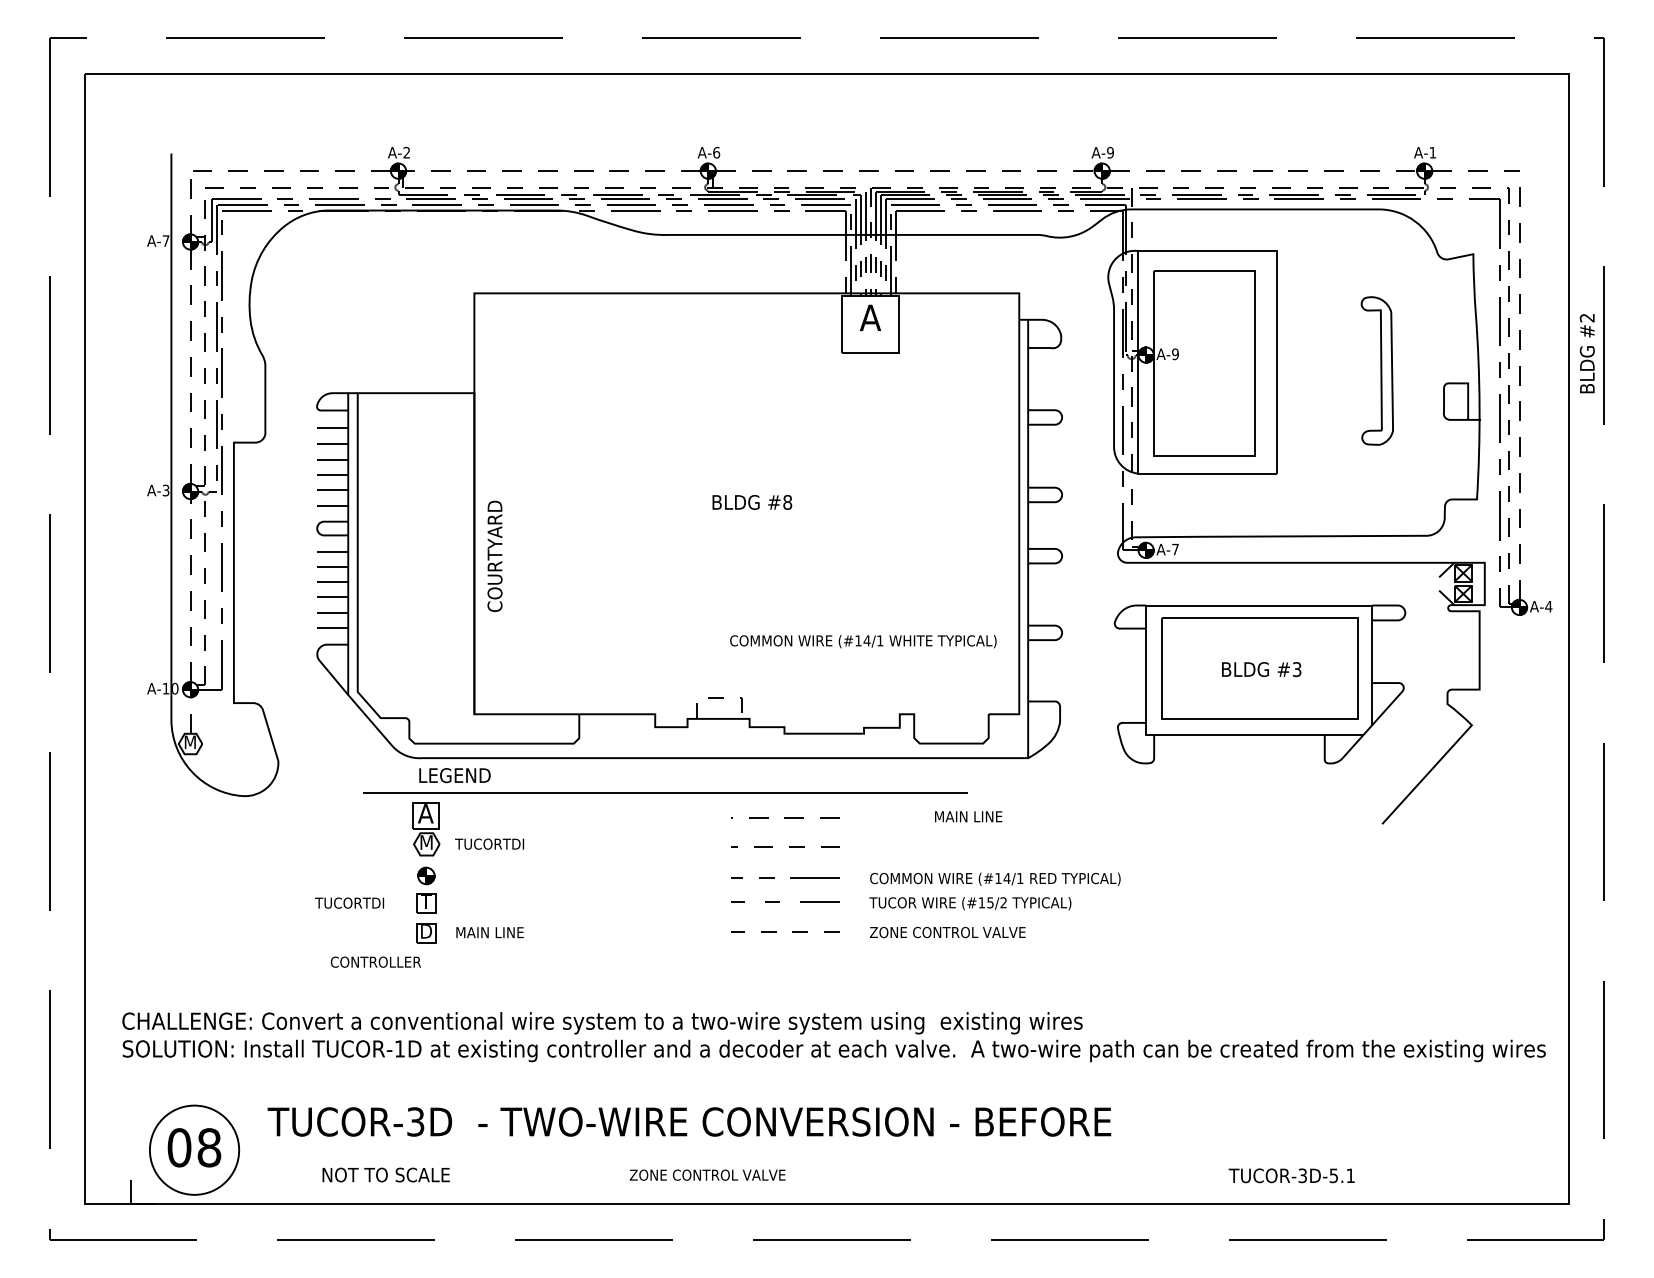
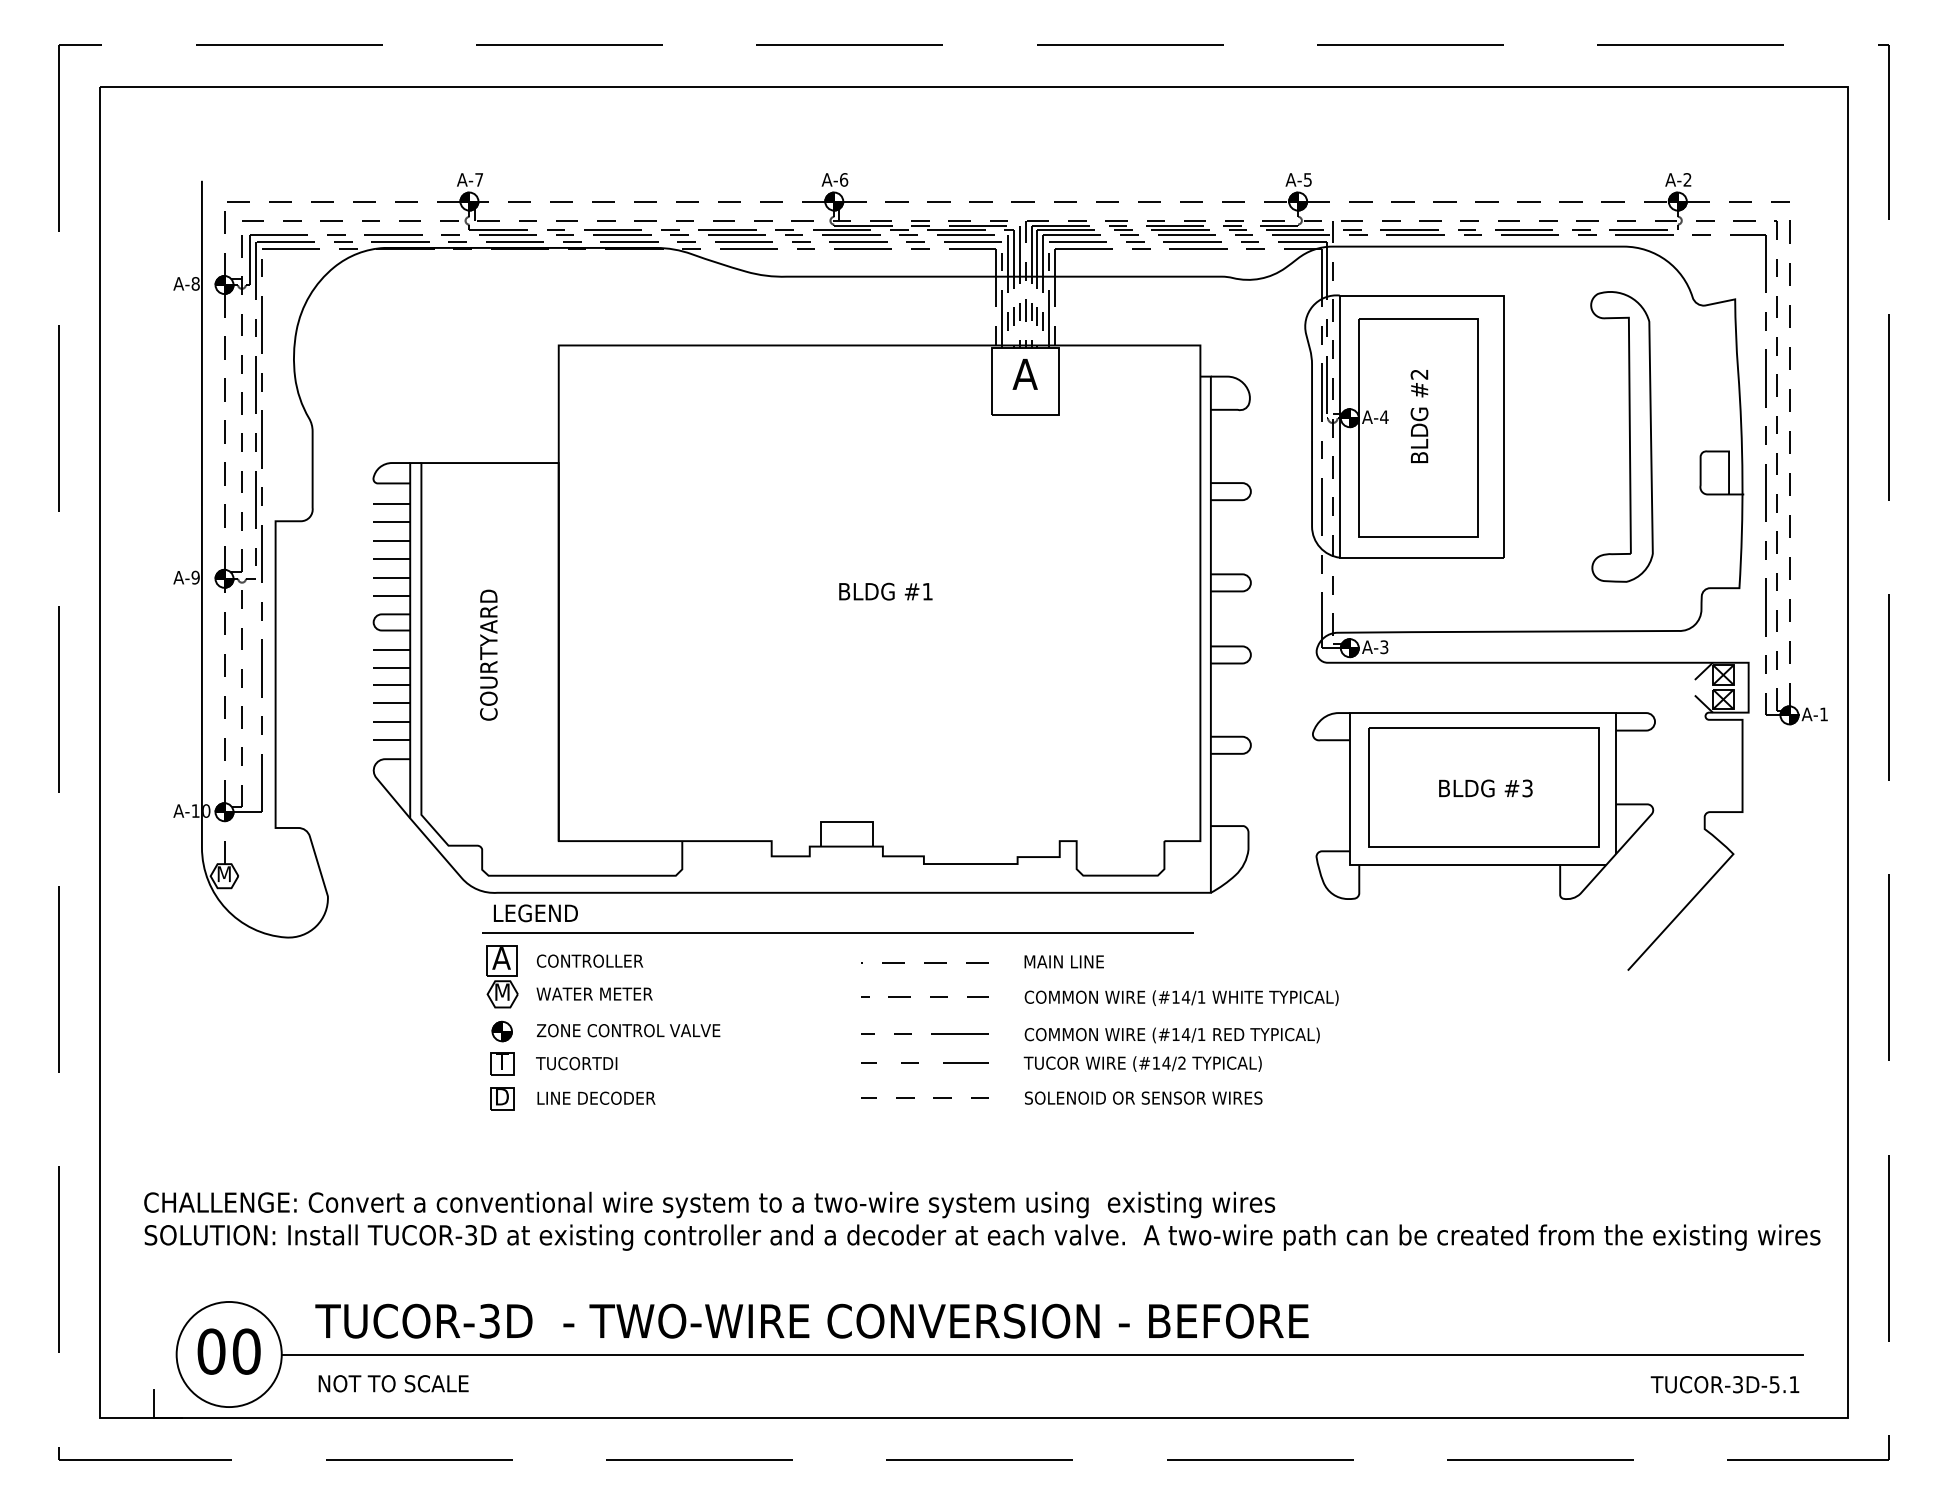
text: (406, 152) -> (478, 179), A-2 -> A-7
text: (1110, 152) -> (1307, 179), A-9 -> A-5
text: (1432, 152) -> (1687, 179), A-1 -> A-2
text: (165, 240) -> (195, 283), A-7 -> A-8
text: (1586, 353) -> (1418, 416), moved
text: (1175, 354) -> (1384, 417), A-9 -> A-4
part: (1377, 370) -> (1622, 436), size x1.67
text: (165, 490) -> (195, 577), A-3 -> A-9
text: (787, 501) -> (927, 590), #8 -> #1
text: (1175, 549) -> (1384, 647), A-7 -> A-3
text: (494, 555) -> (488, 654), moved
text: (1548, 606) -> (1823, 714), A-4 -> A-1
text: (863, 641) -> (1181, 998), moved
line: (719, 698) -> (847, 822), dashed -> solid
line: (665, 792) -> (837, 933), moved
text: (968, 816) -> (1064, 961), moved
text: (504, 843) -> (594, 993), TUCORTDI -> WATER METER
text: (349, 902) -> (576, 1062), moved
text: (990, 902) -> (1166, 1062), (#15/2 -> (#14/2
text: (506, 932) -> (596, 1098), MAIN LINE -> LINE DECODER
text: (970, 932) -> (1142, 1098), ZONE CONTROL VALVE -> SOLENOID OR SENSOR WIRES
text: (375, 961) -> (589, 960), moved
text: (399, 1048) -> (470, 1234), TUCOR-1D -> TUCOR-3D
text: (209, 1147) -> (246, 1351), 08 -> 00
line: (885, 1150) -> (1042, 1354), added
text: (385, 1174) -> (392, 1383), moved
text: (707, 1174) -> (628, 1029), moved
text: (1291, 1175) -> (1724, 1384), moved

